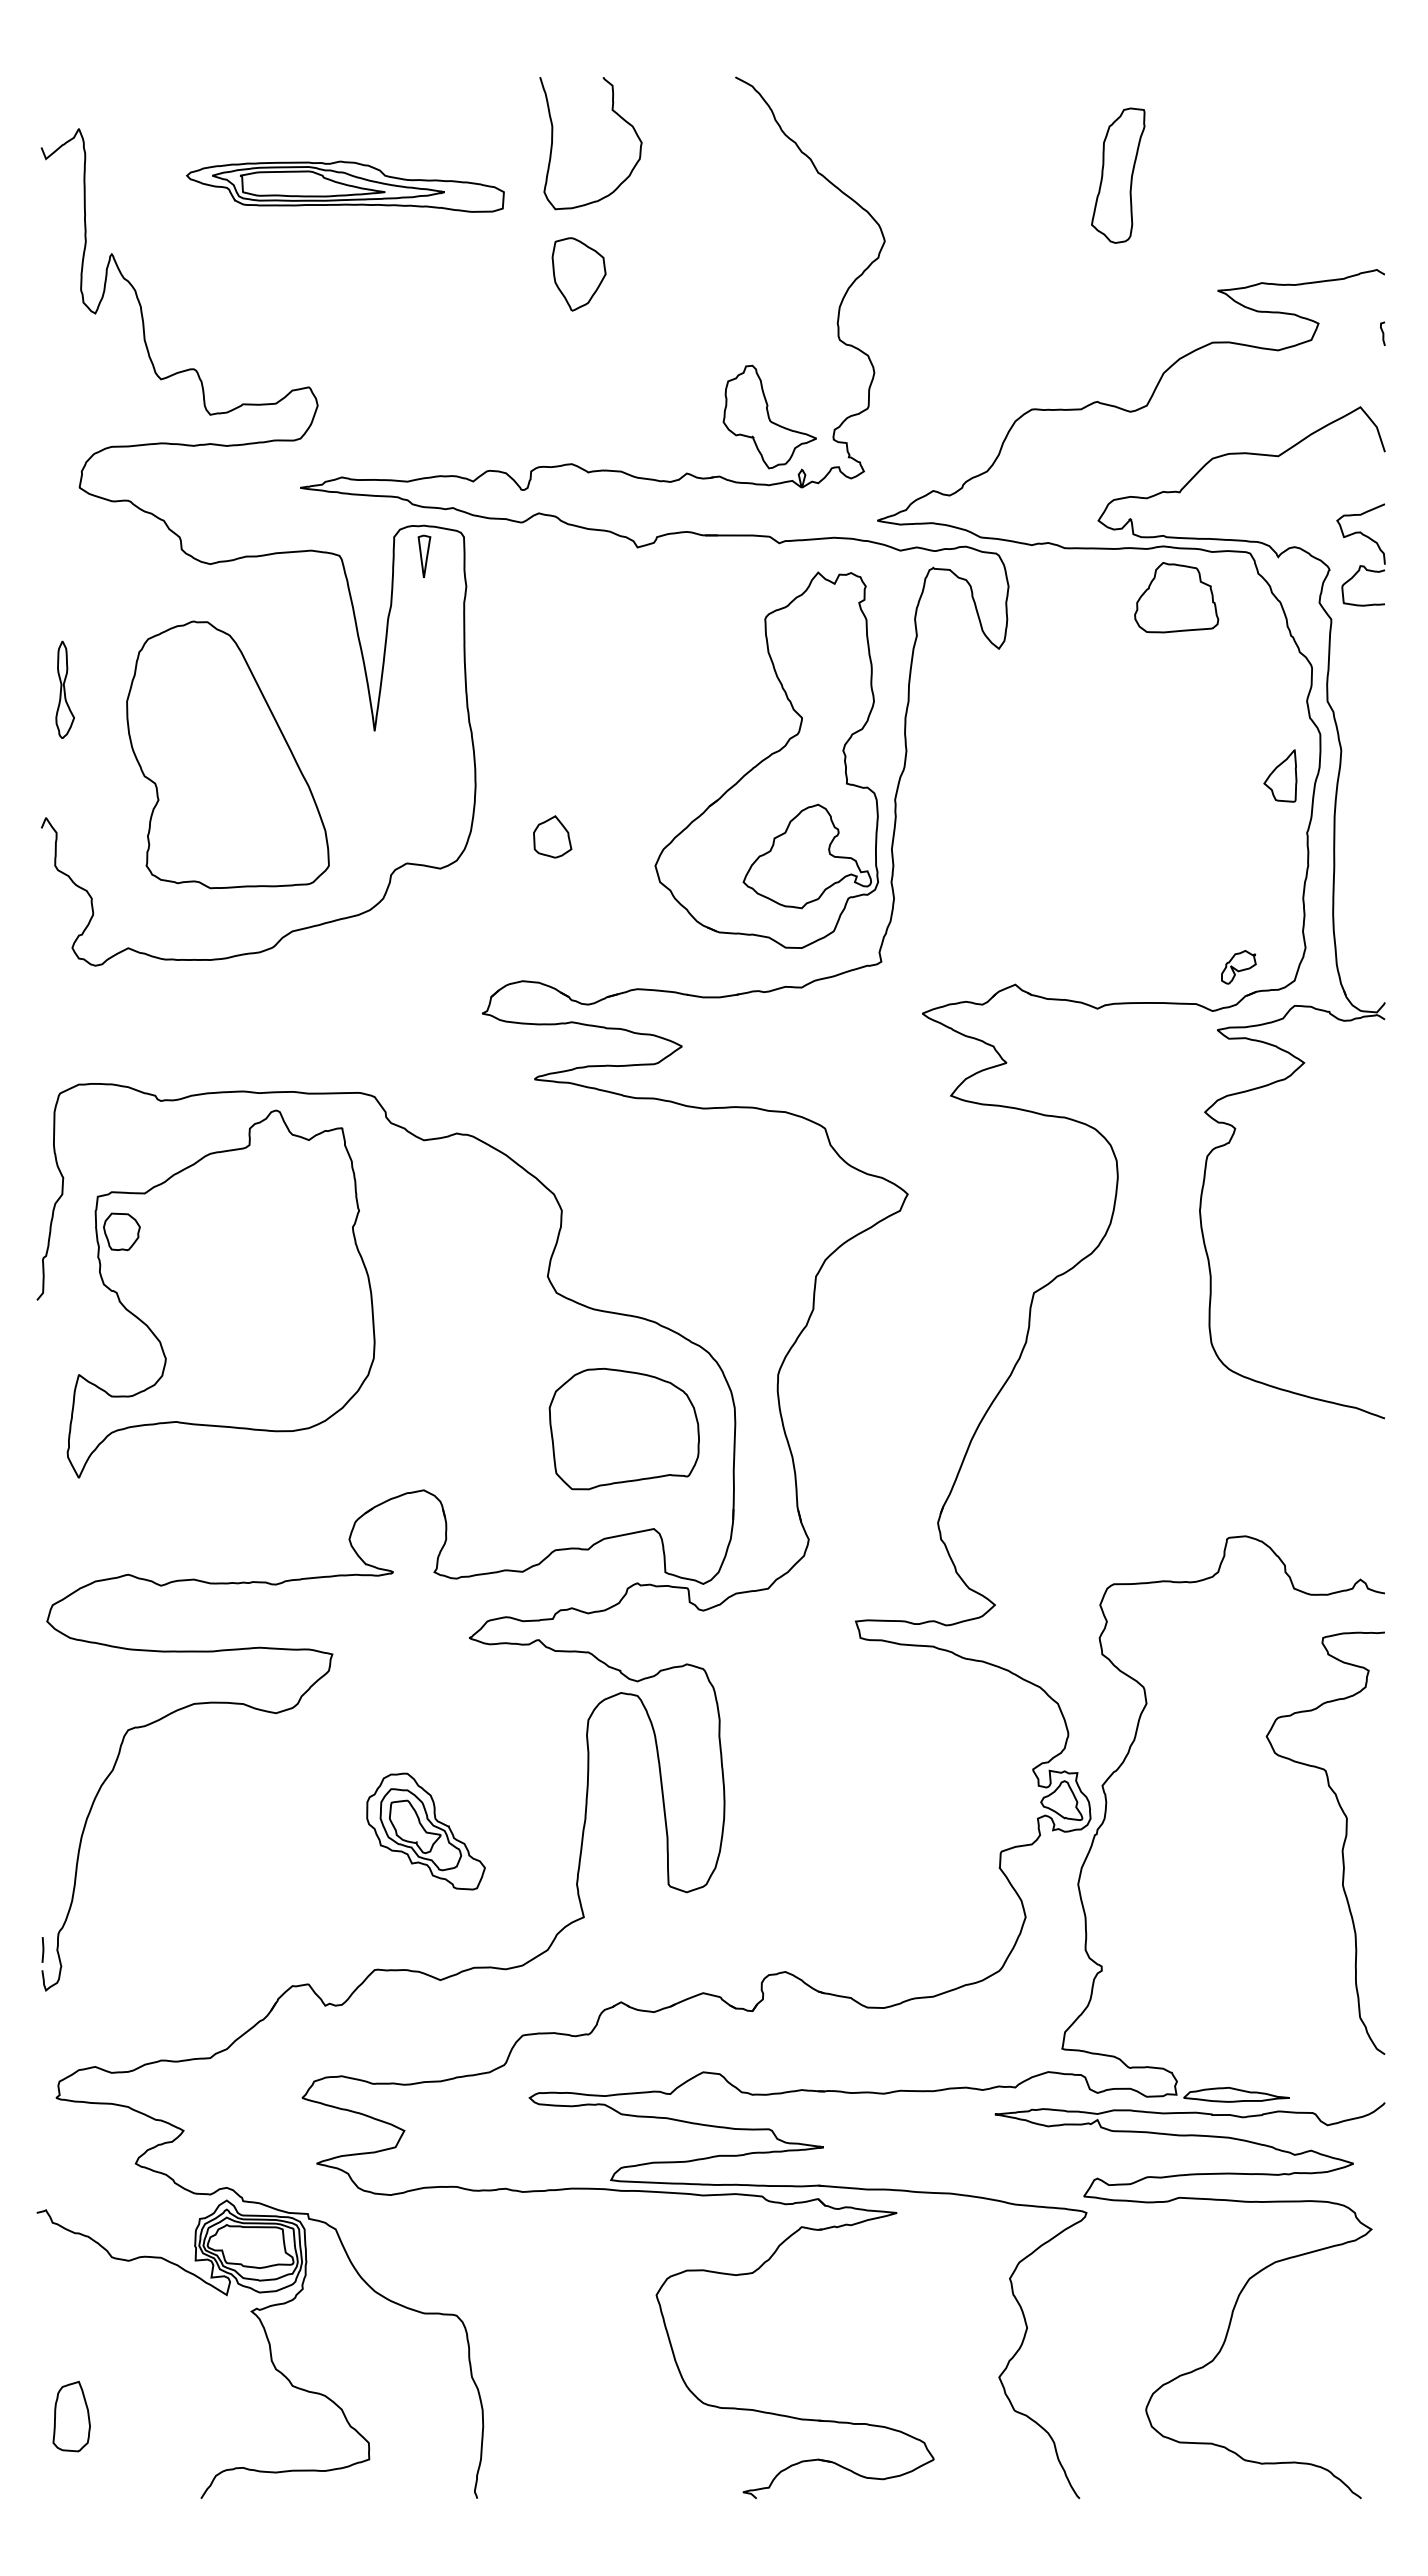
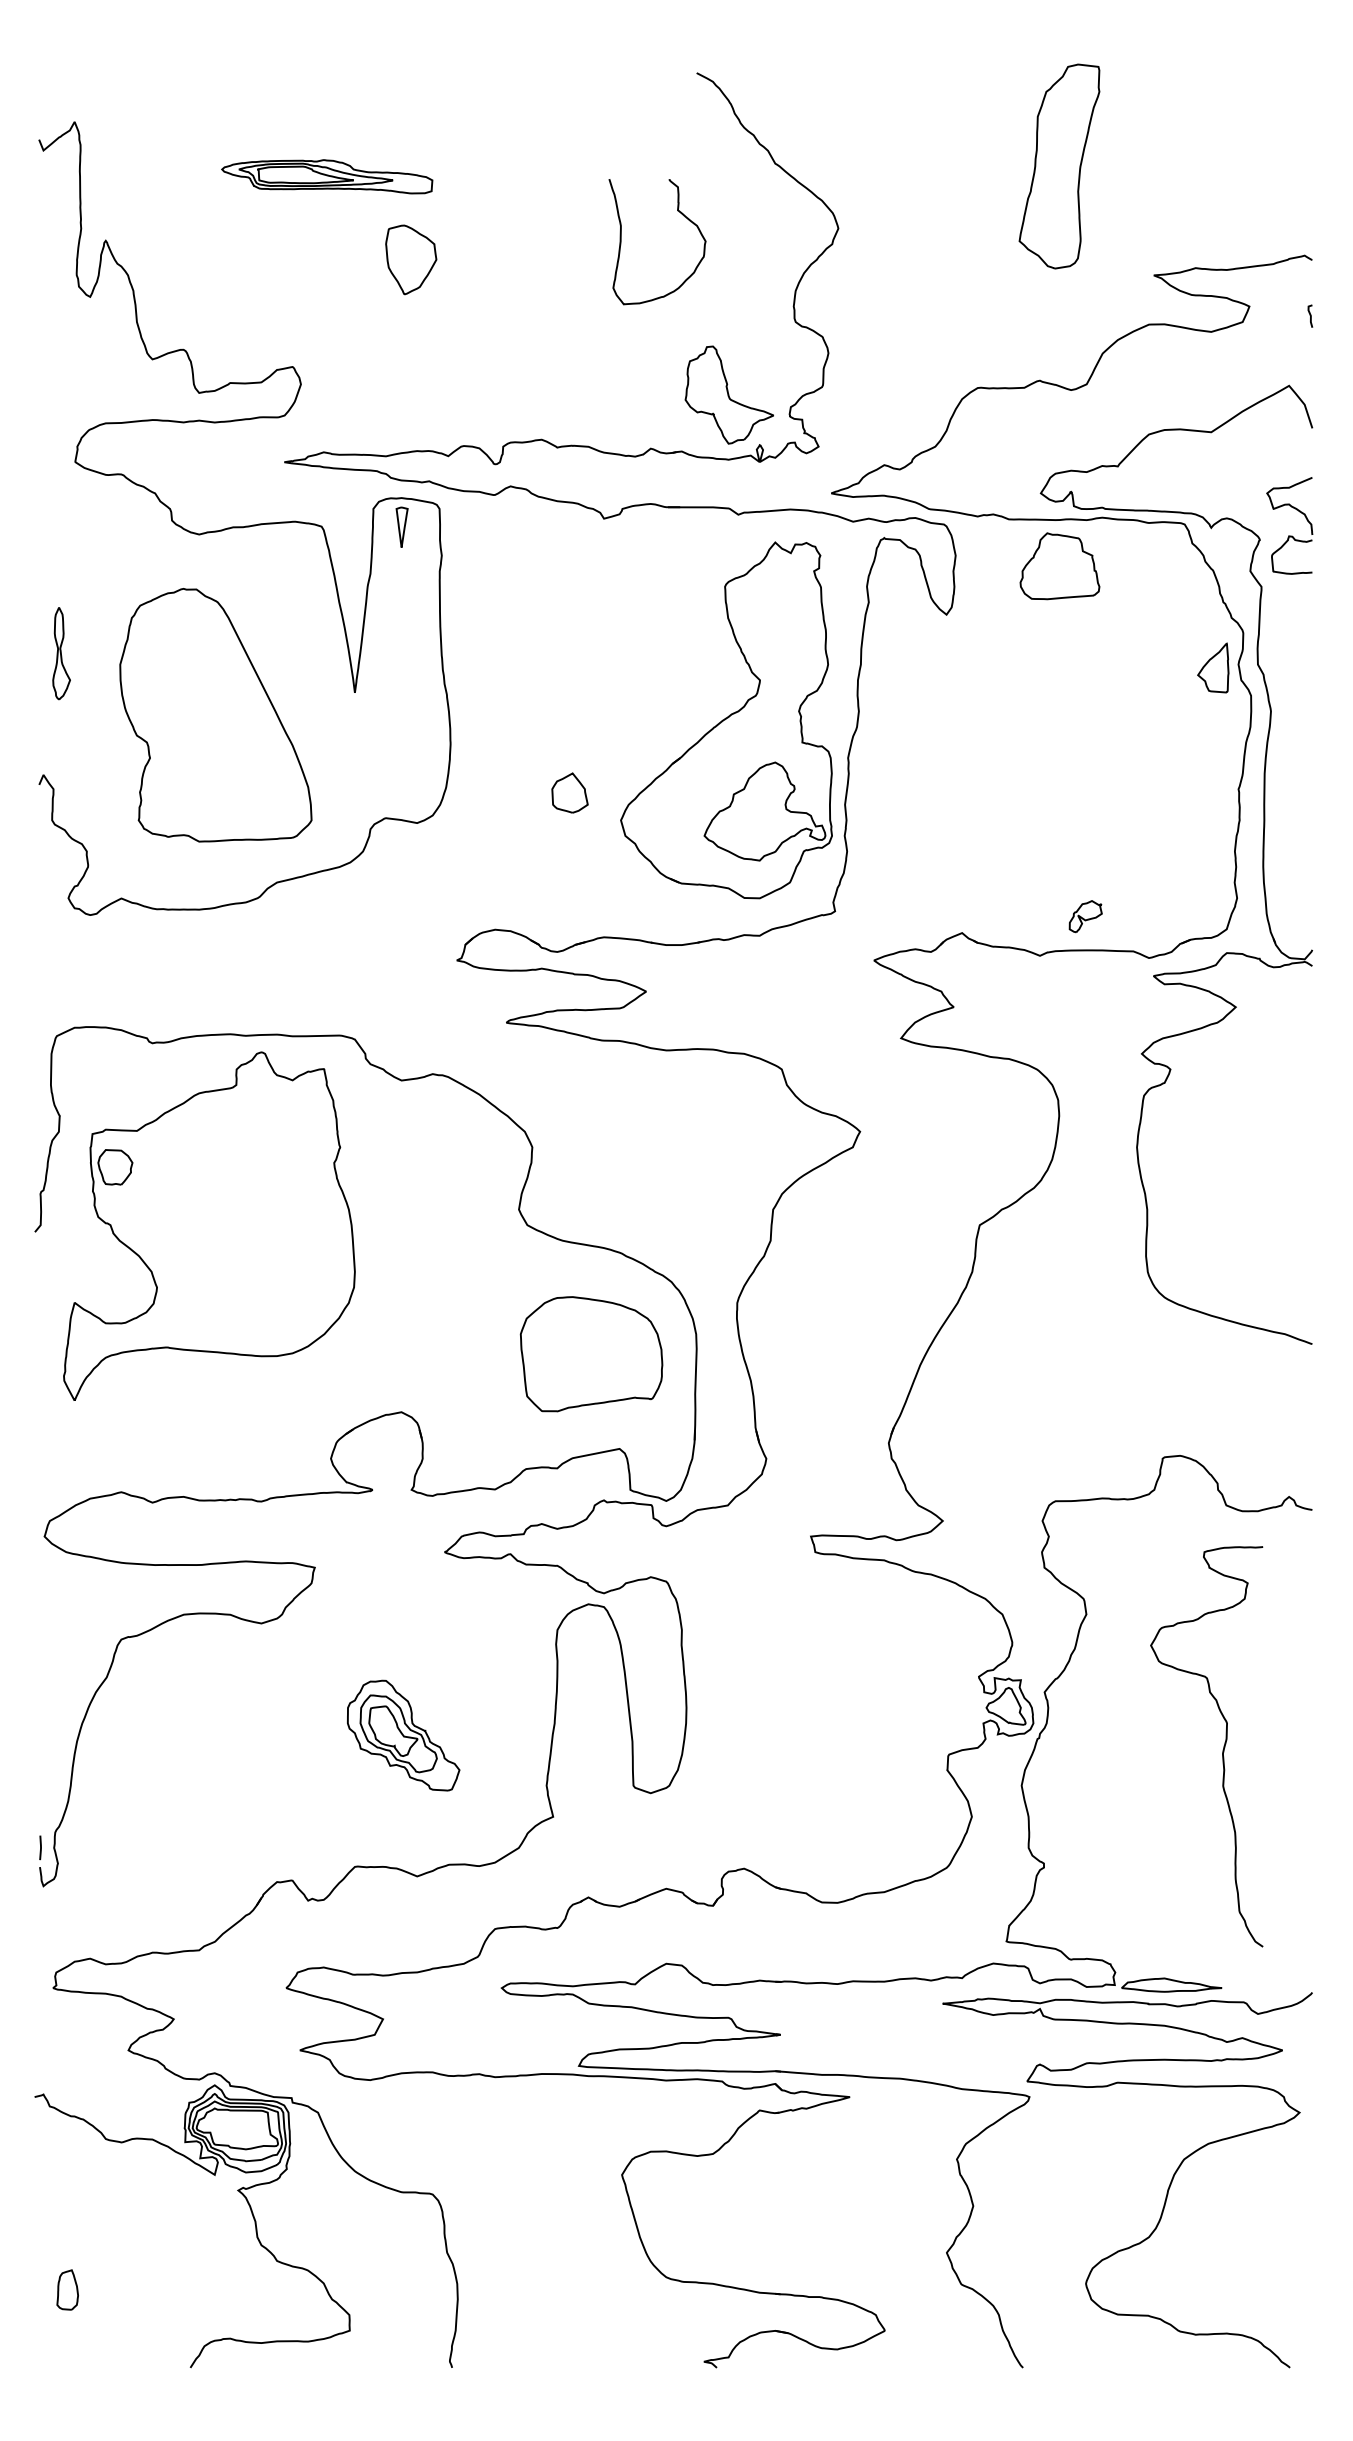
curve: (553, 136) -> (622, 235), moved
part: (1118, 175) -> (1059, 166), size x1.6
part: (345, 186) -> (327, 176), size x0.7
part: (578, 274) -> (410, 260), moved
part: (1176, 597) -> (1059, 566), moved
part: (1280, 775) -> (1213, 667), moved
part: (552, 836) -> (569, 792), moved
part: (1238, 967) -> (1085, 916), moved
curve: (1342, 1845) -> (1222, 1748), moved
part: (71, 2416) -> (67, 2289), size x0.6

